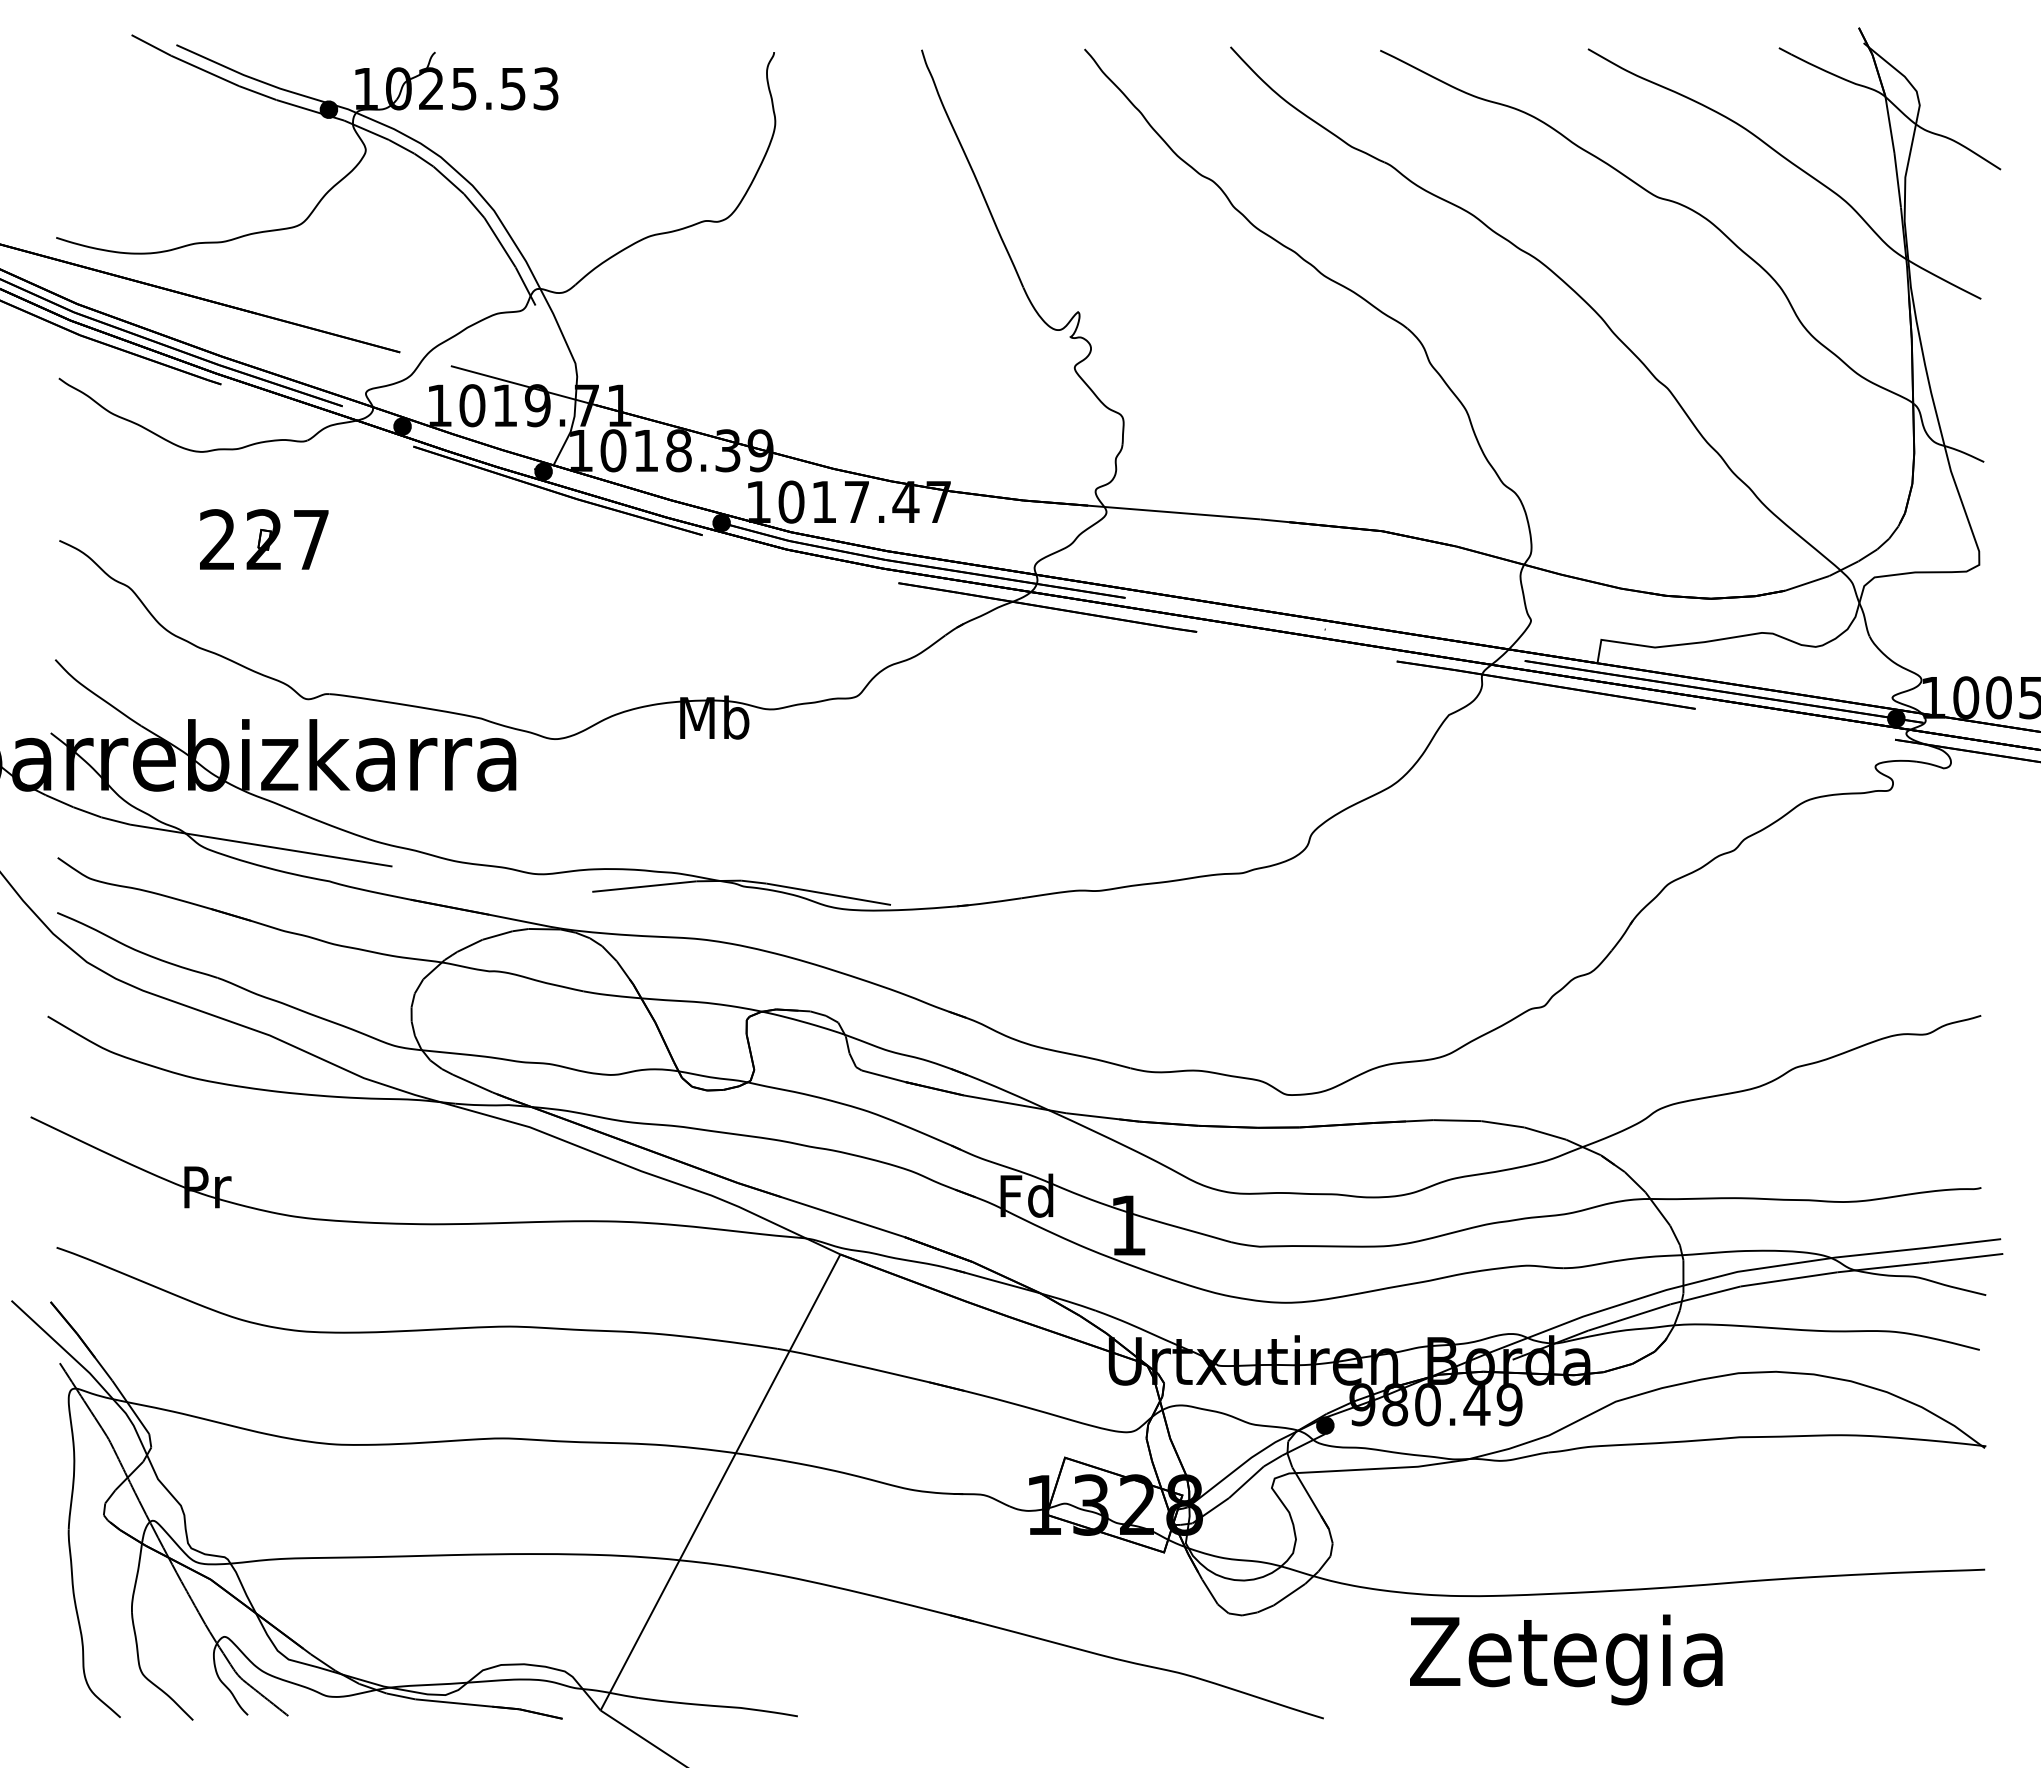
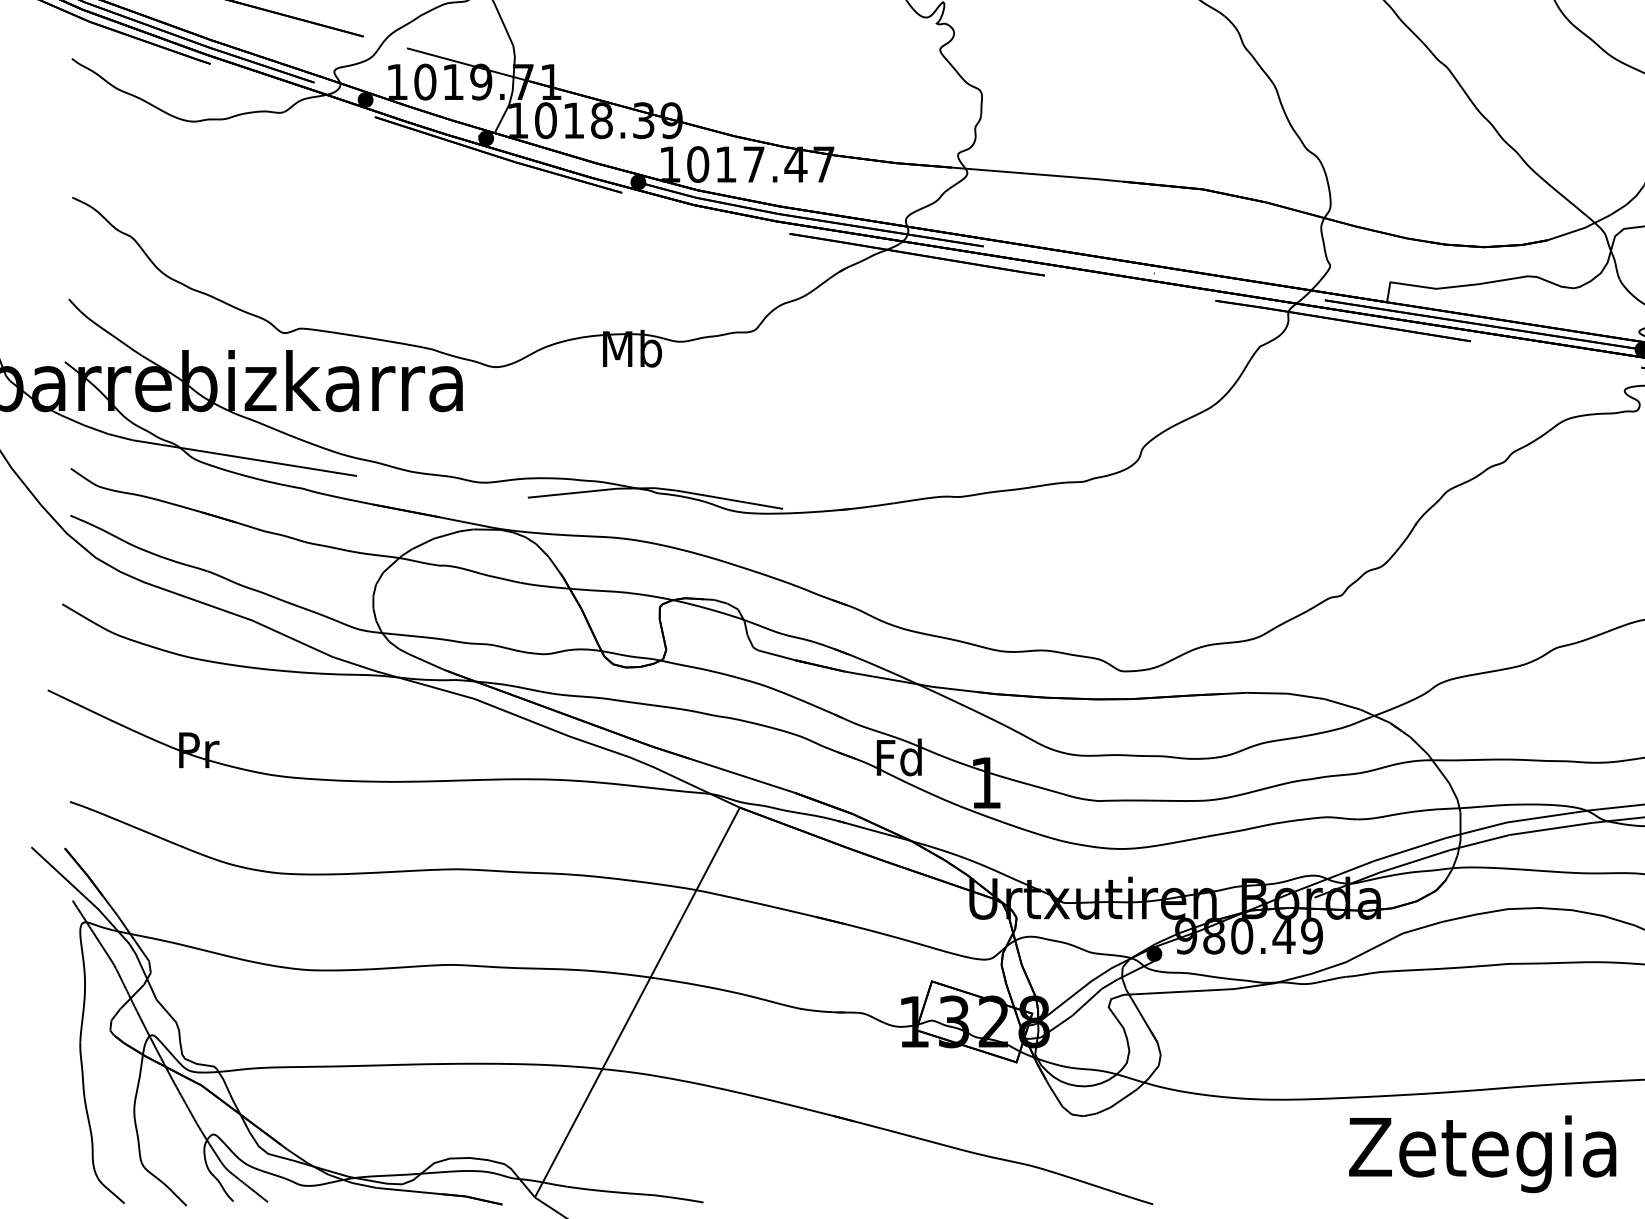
part: (264, 539) -> (247, 196), removed
text: (1566, 1659) -> (1482, 1153), moved

